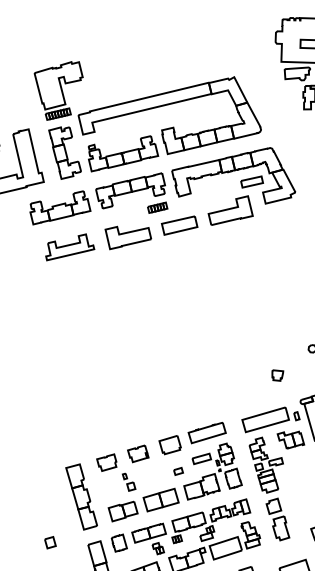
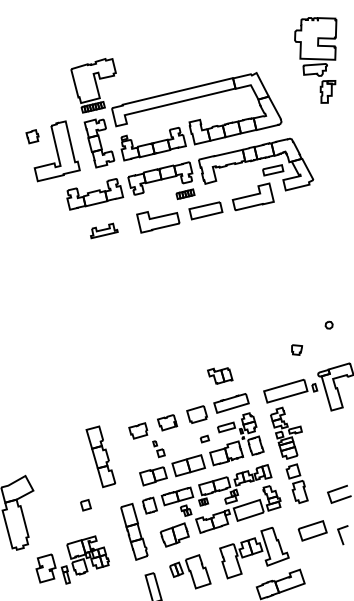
part: (70, 246) -> (104, 230), size x0.6
part: (291, 439) -> (220, 375), moved
part: (81, 496) -> (100, 456), moved

